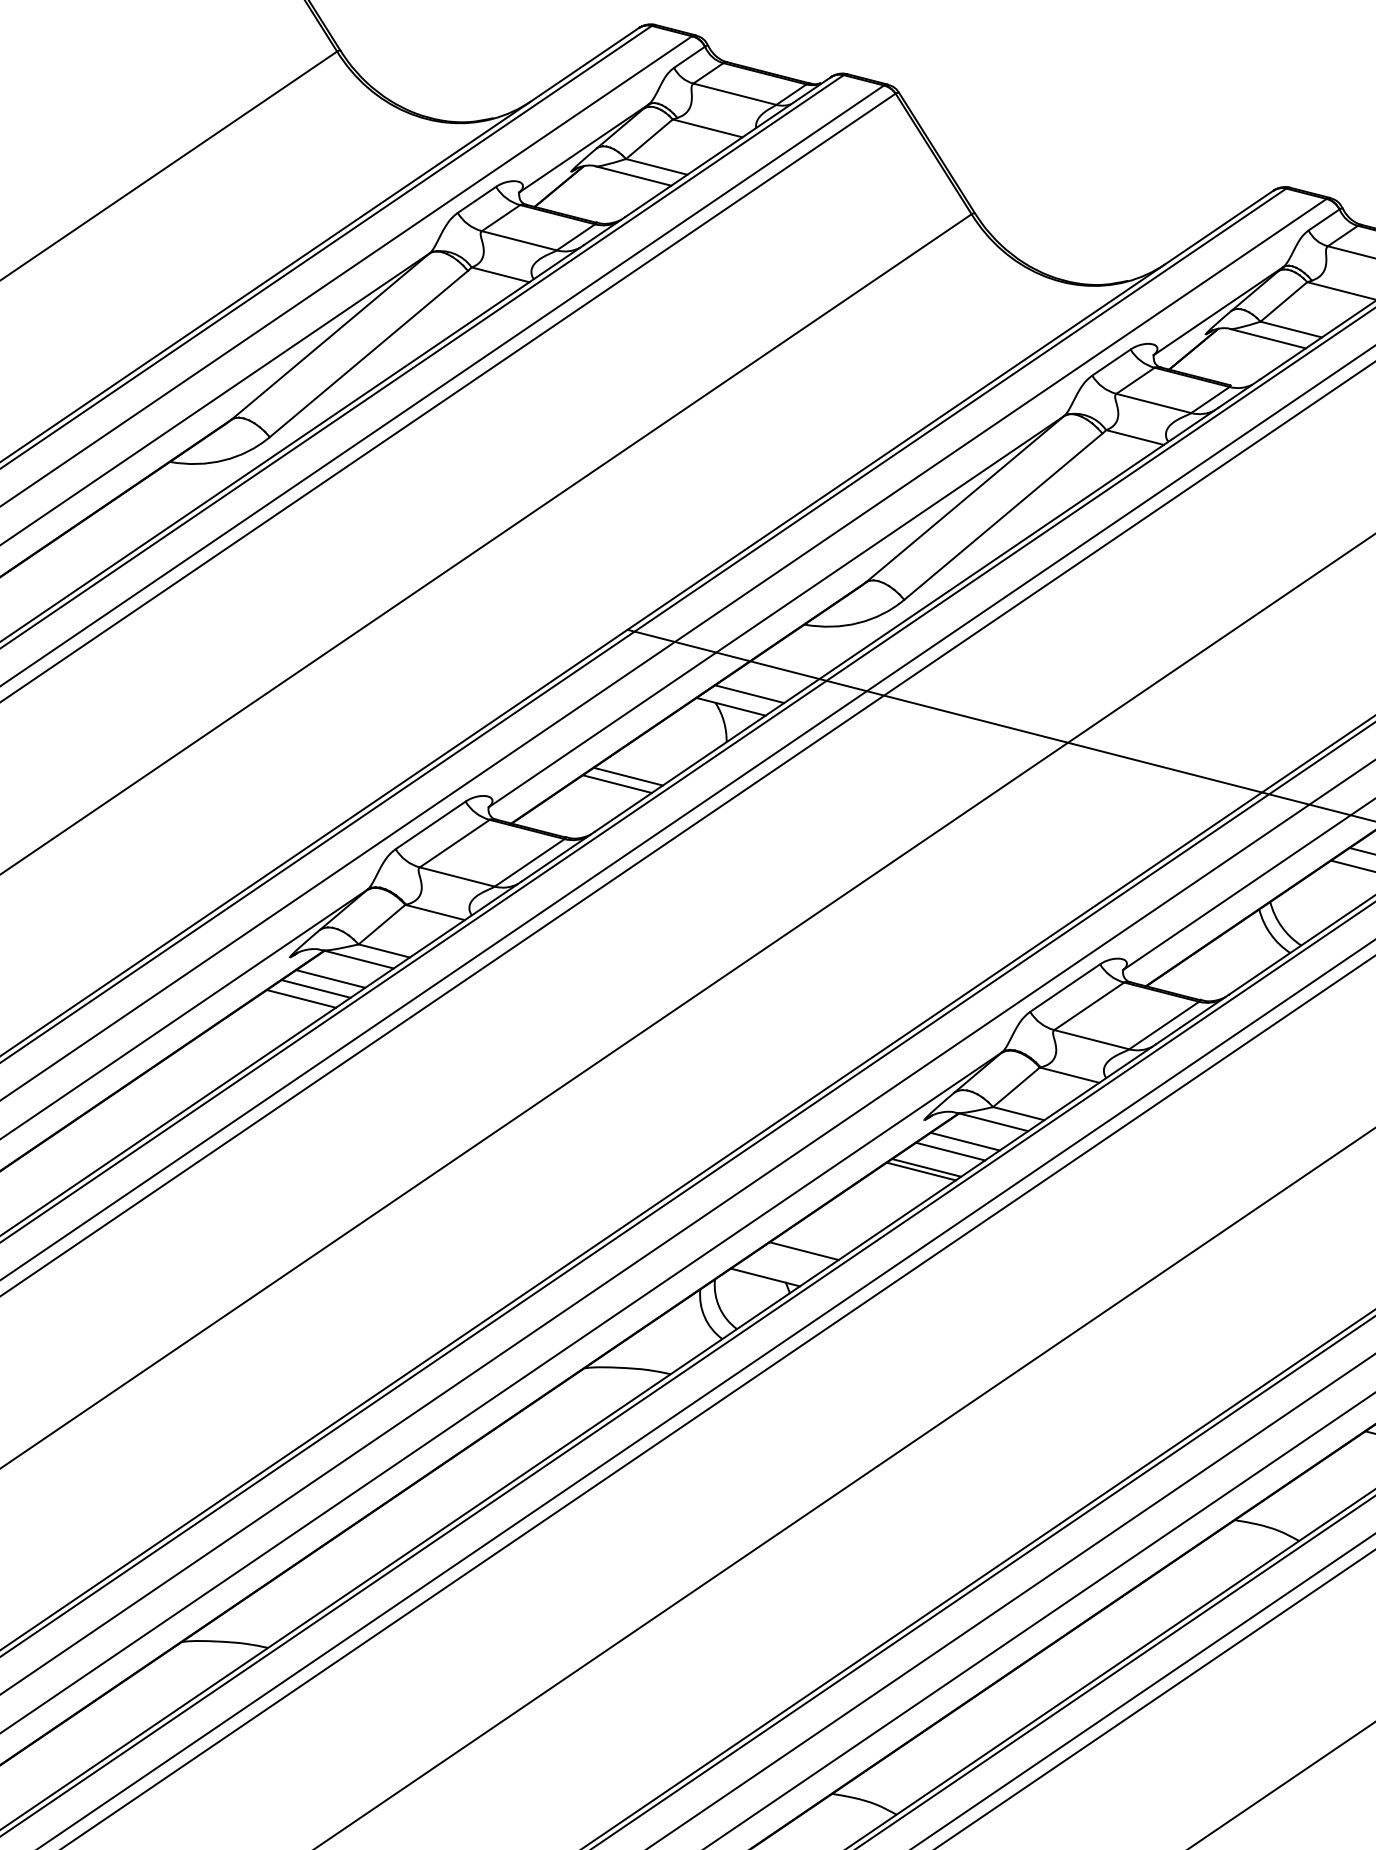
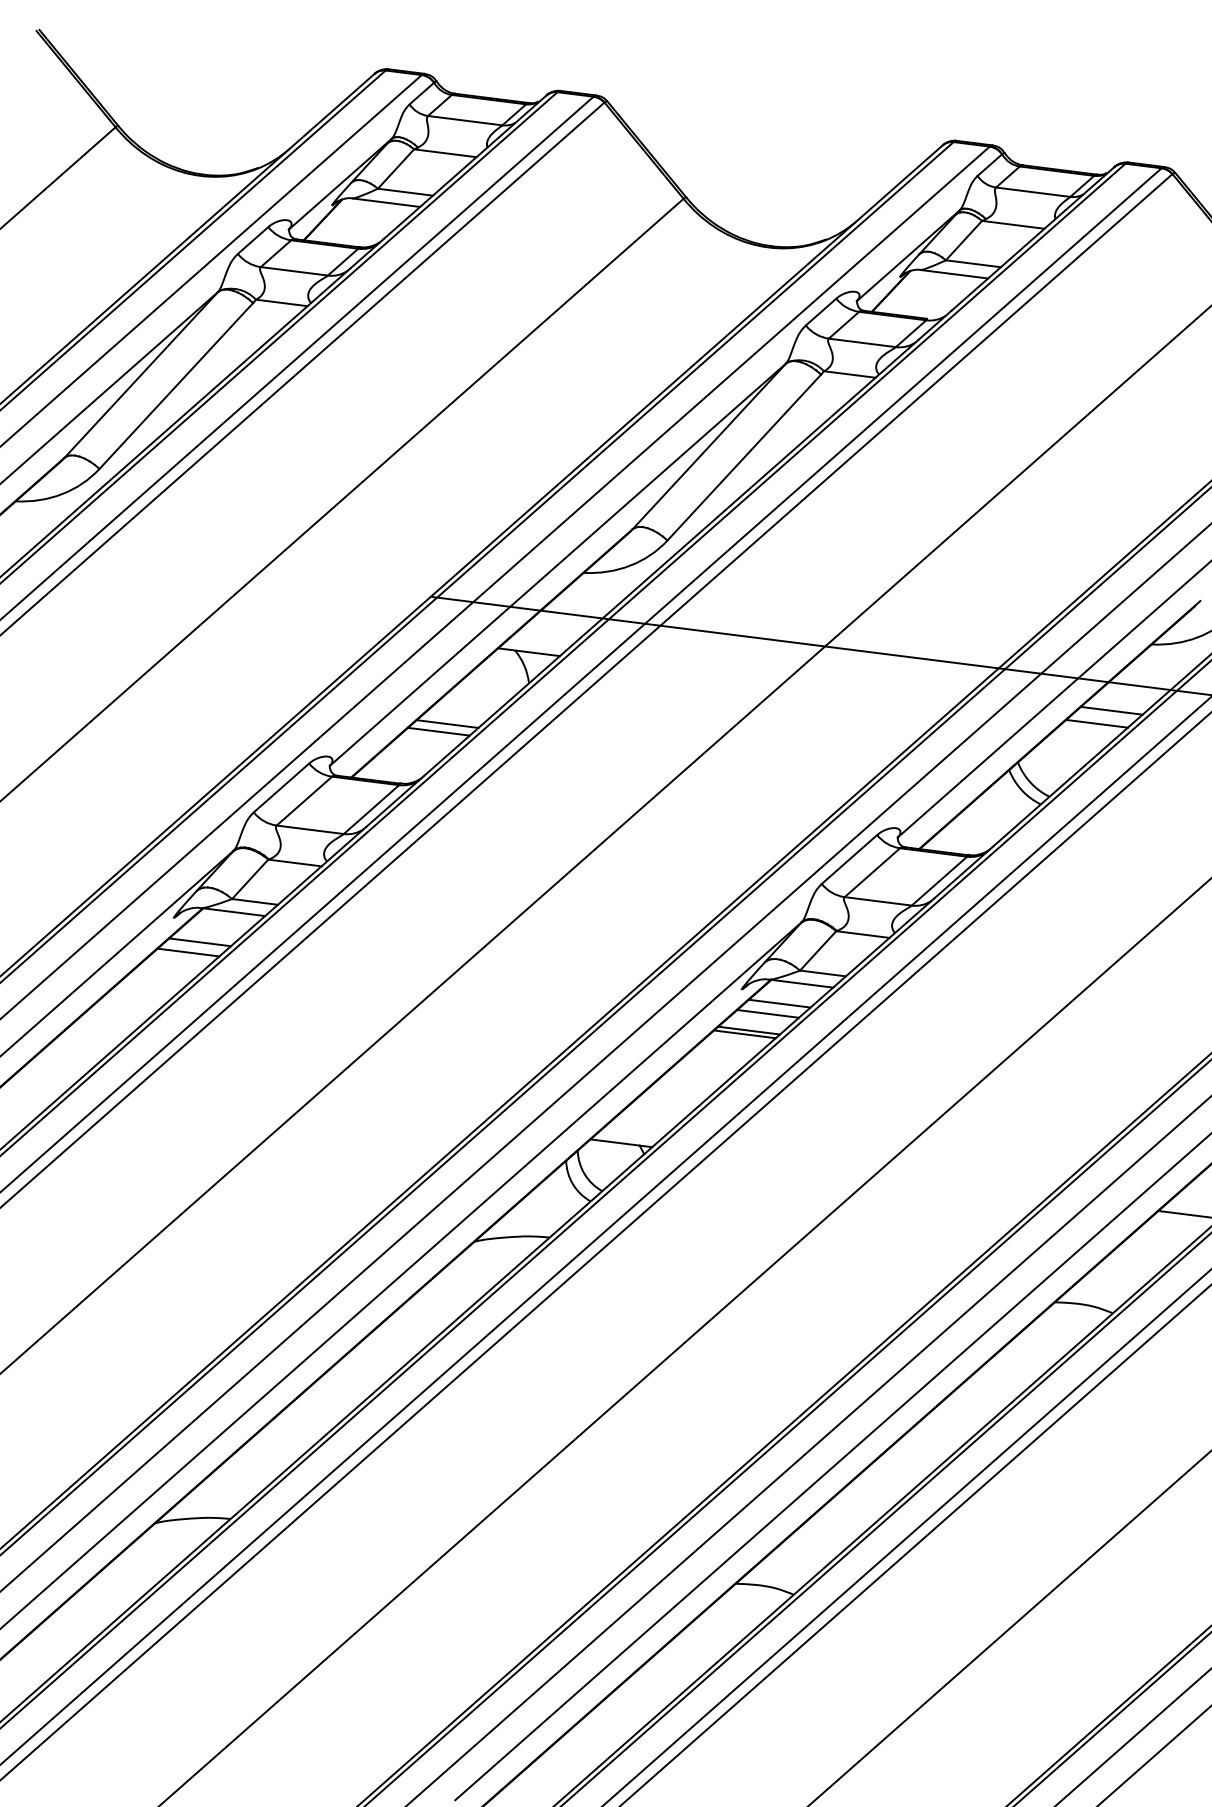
line: (749, 694) -> (543, 639), removed
line: (330, 978) -> (211, 931), removed
line: (803, 1251) -> (651, 1116), removed

